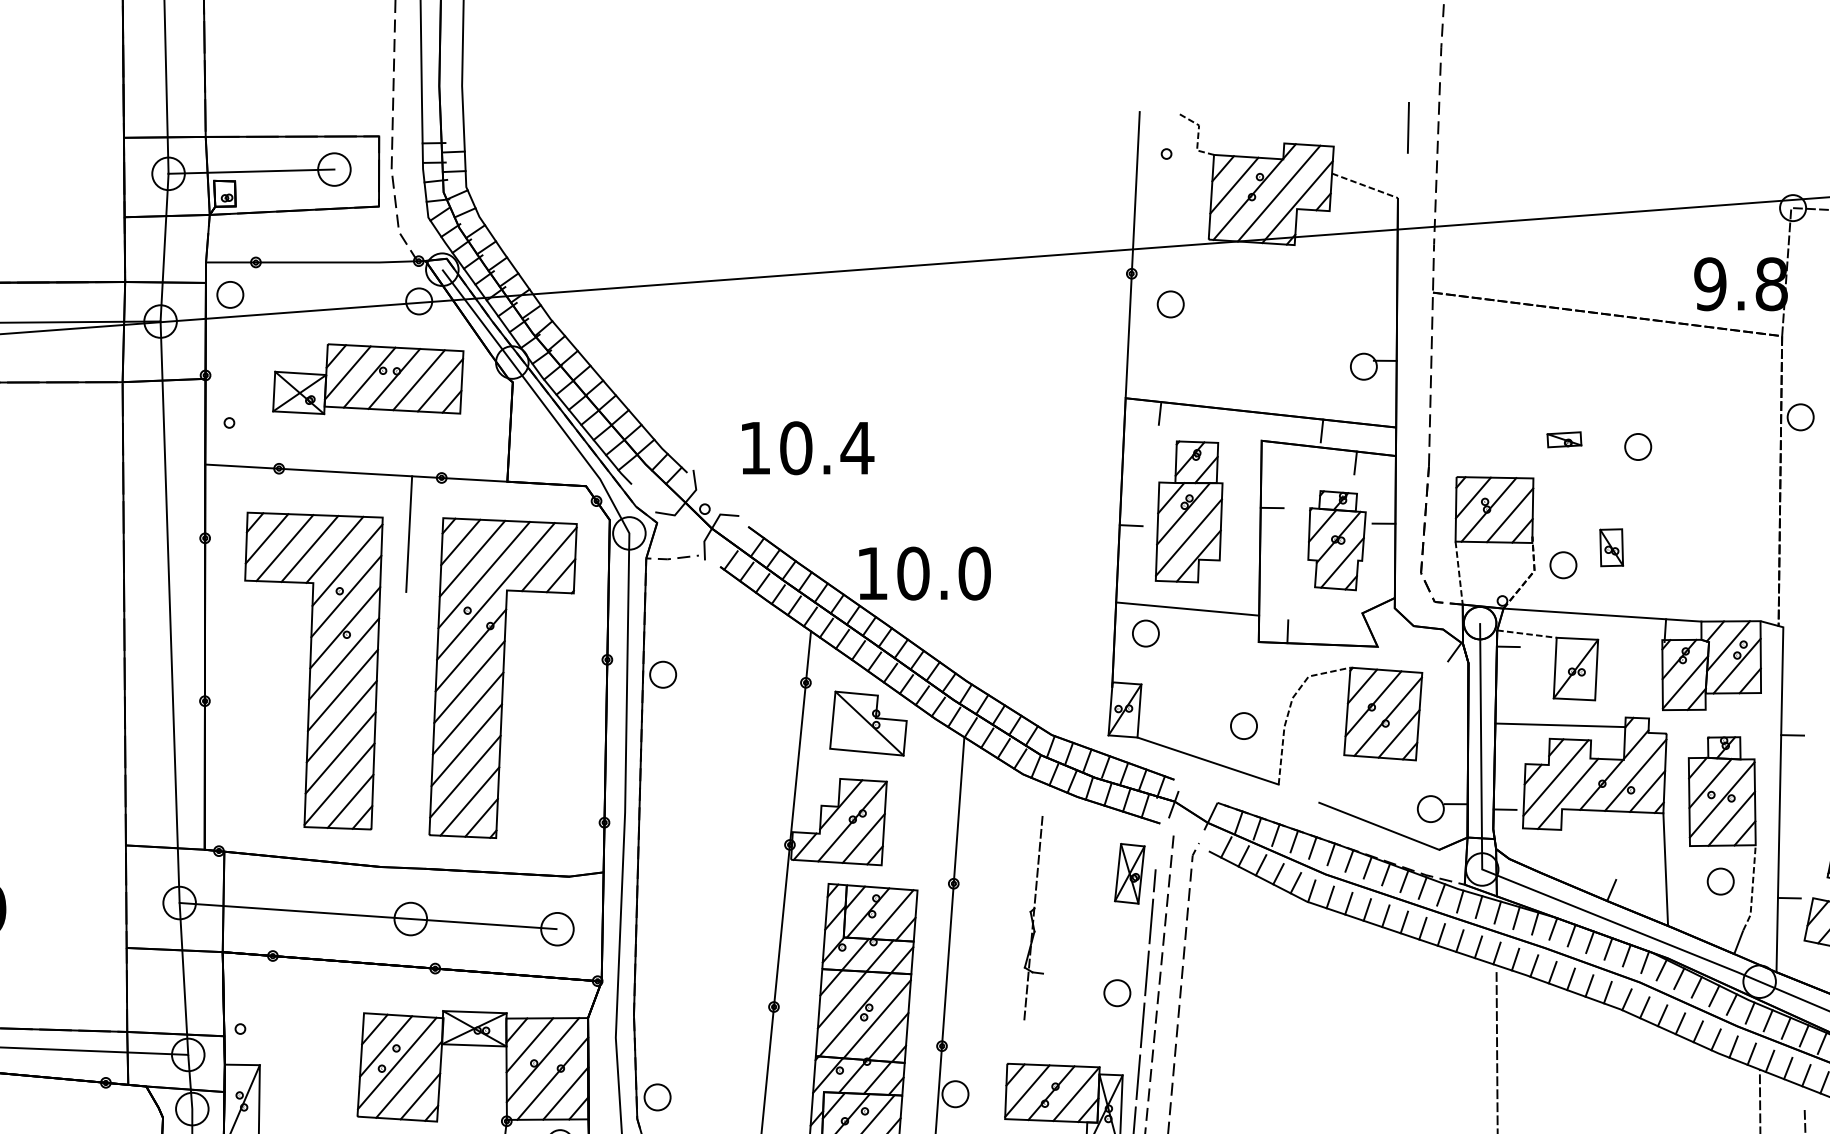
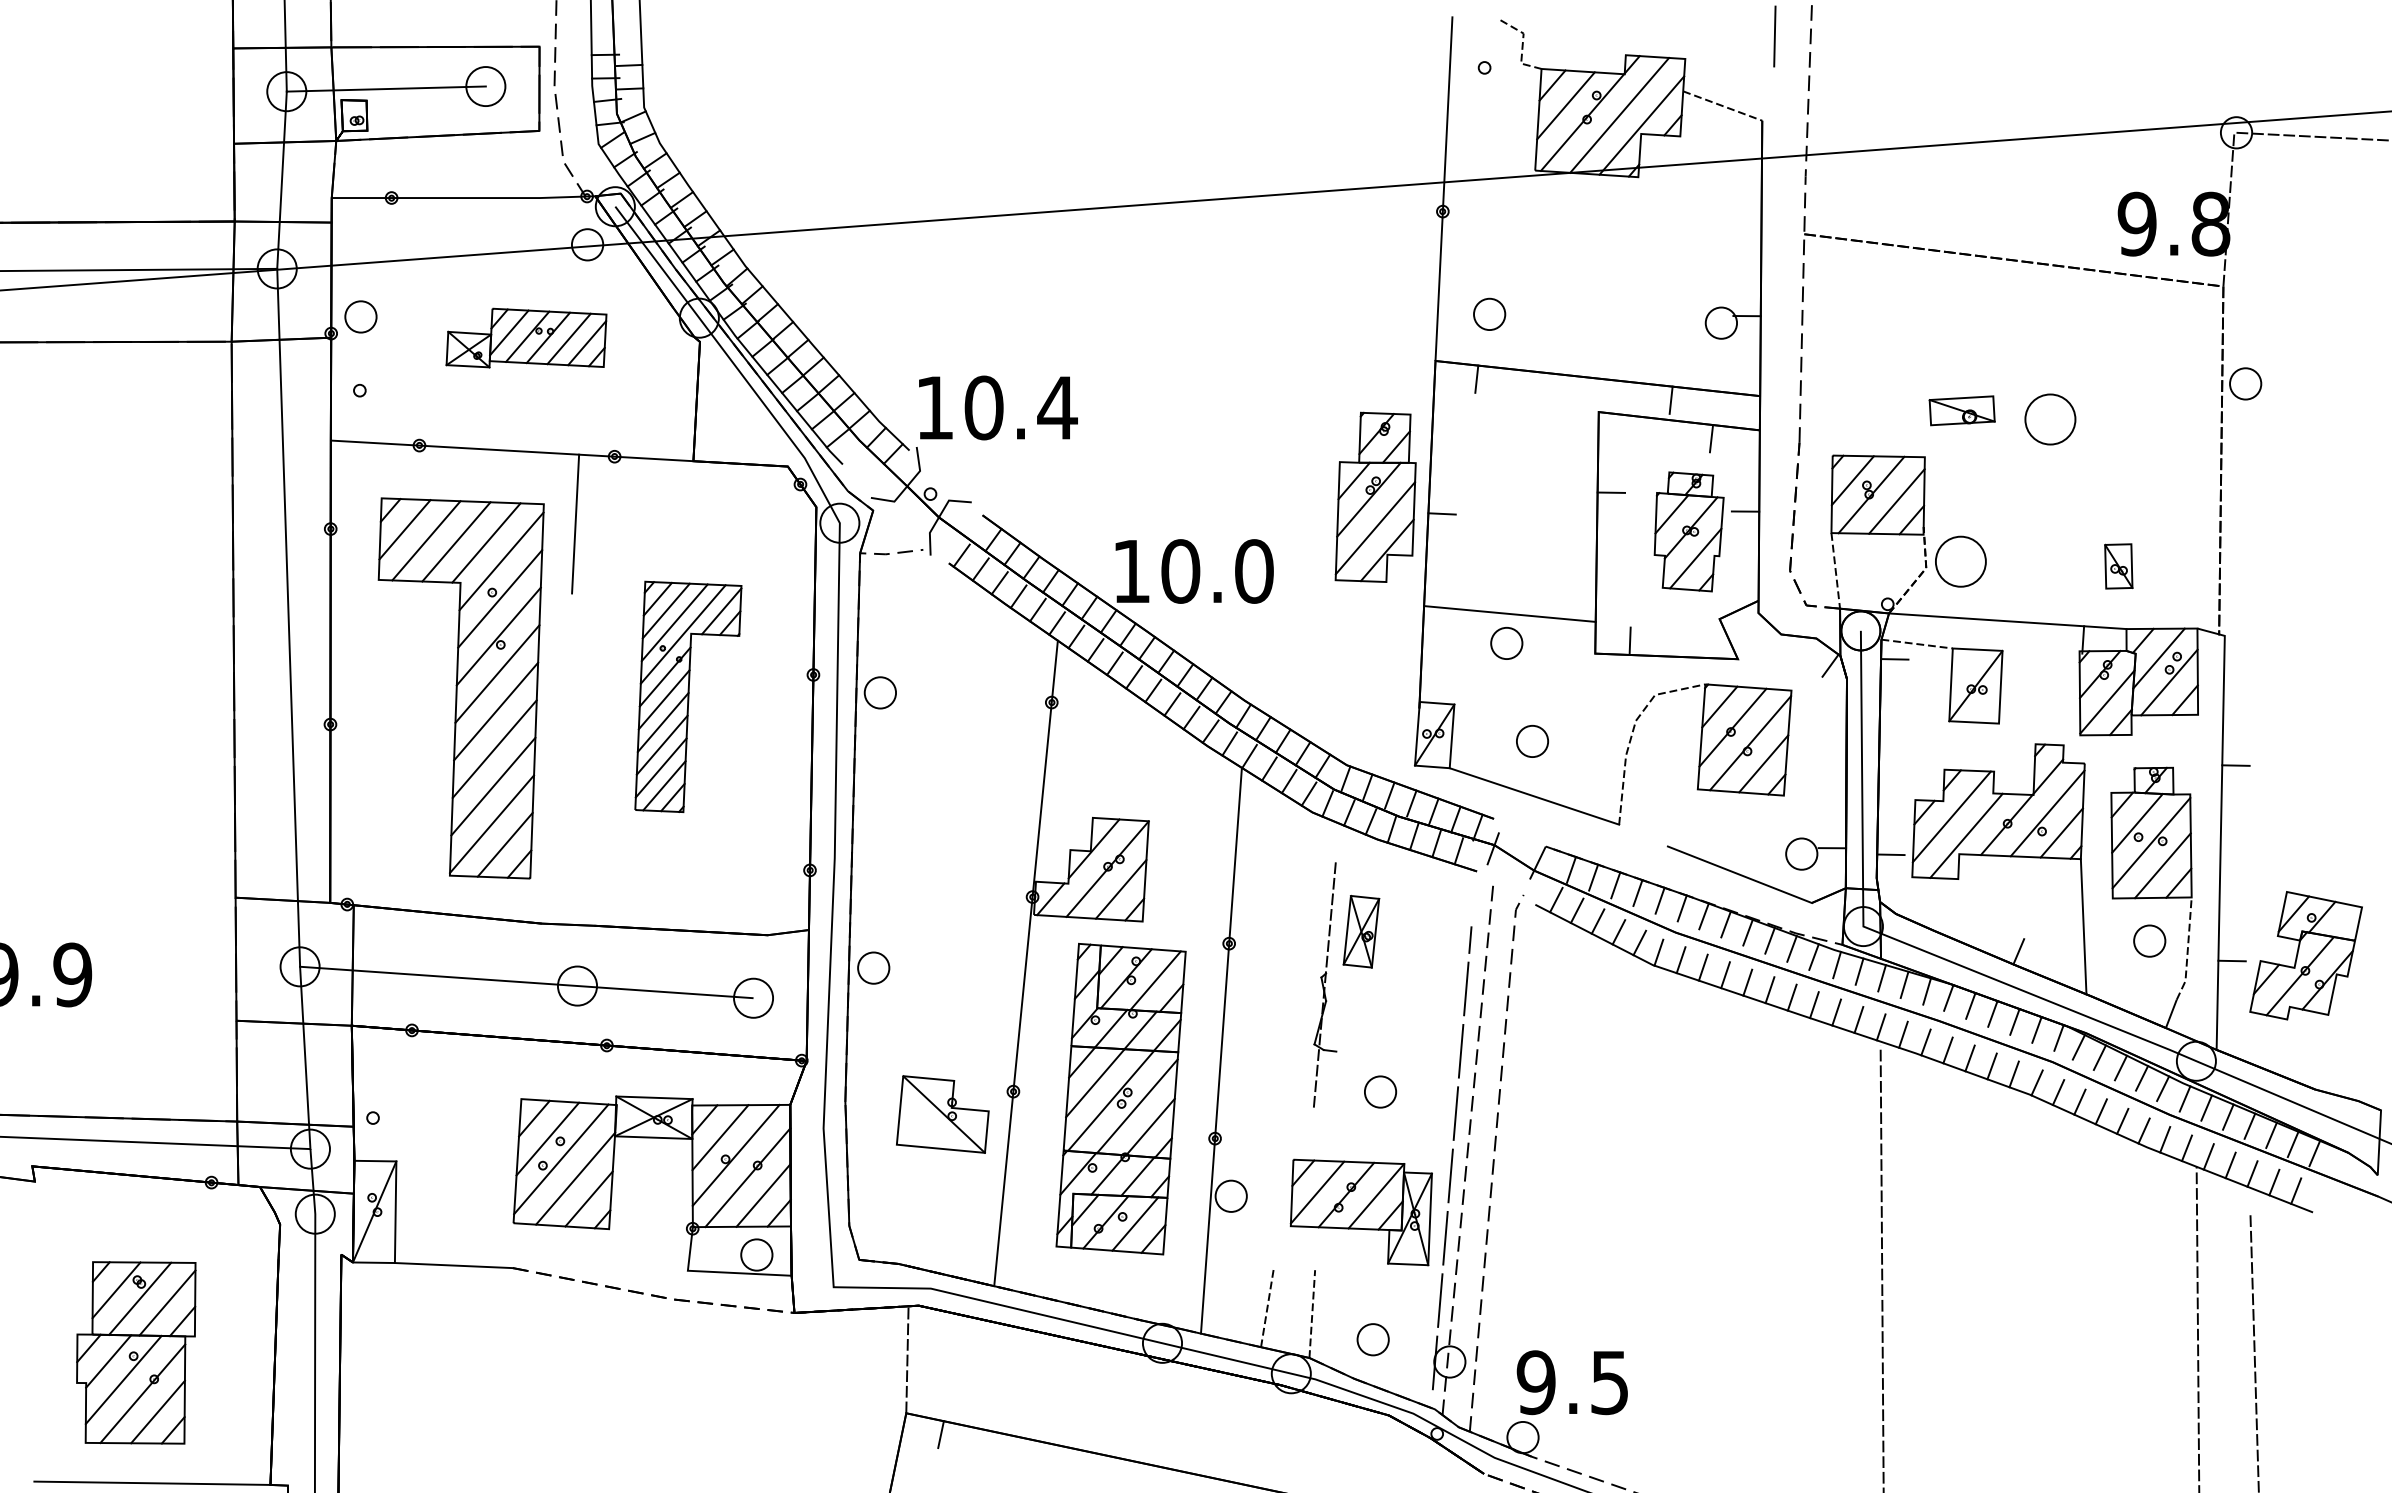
part: (229, 294) -> (360, 316), moved
part: (1170, 303) -> (1489, 313), moved
part: (368, 378) -> (526, 337), size x0.7
part: (1563, 439) -> (1961, 410), size x1.6
part: (1638, 446) -> (2050, 419), size x1.6
text: (808, 447) -> (998, 407), moved
part: (1188, 511) -> (1375, 496), moved
part: (1611, 547) -> (2118, 566), moved
part: (1563, 564) -> (1960, 560), size x1.6
part: (1145, 632) -> (1506, 642), moved
part: (503, 677) -> (688, 696), size x0.6
part: (868, 723) -> (942, 1114), moved
part: (1243, 725) -> (1532, 740), moved
line: (1560, 725) -> (1957, 753), removed
part: (1129, 873) -> (1361, 931), moved
part: (1117, 992) -> (1380, 1091), moved
part: (657, 1096) -> (873, 967), moved

